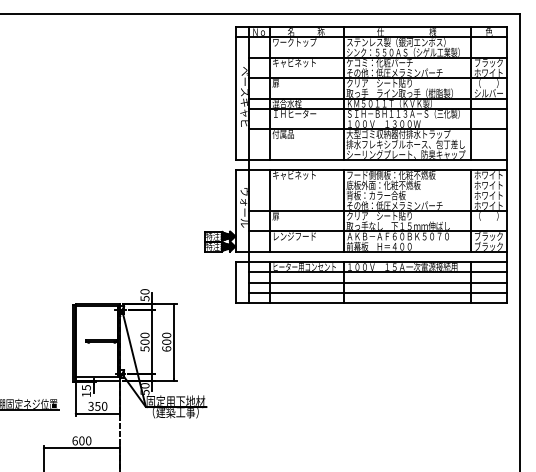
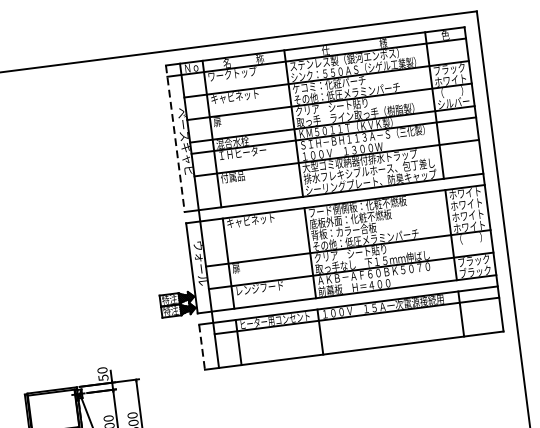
line: (236, 94) -> (175, 139), solid -> dashed
line: (378, 282) -> (358, 327), removed
line: (236, 283) -> (202, 348), solid -> dashed
line: (378, 292) -> (360, 338), removed

